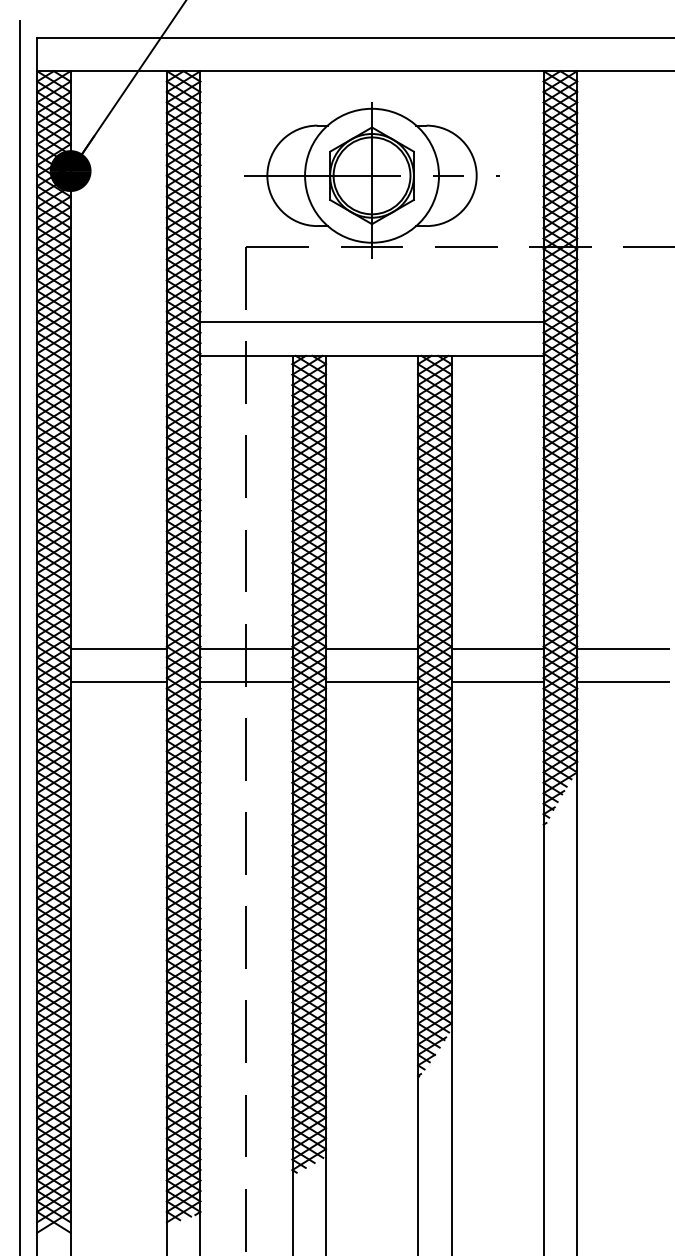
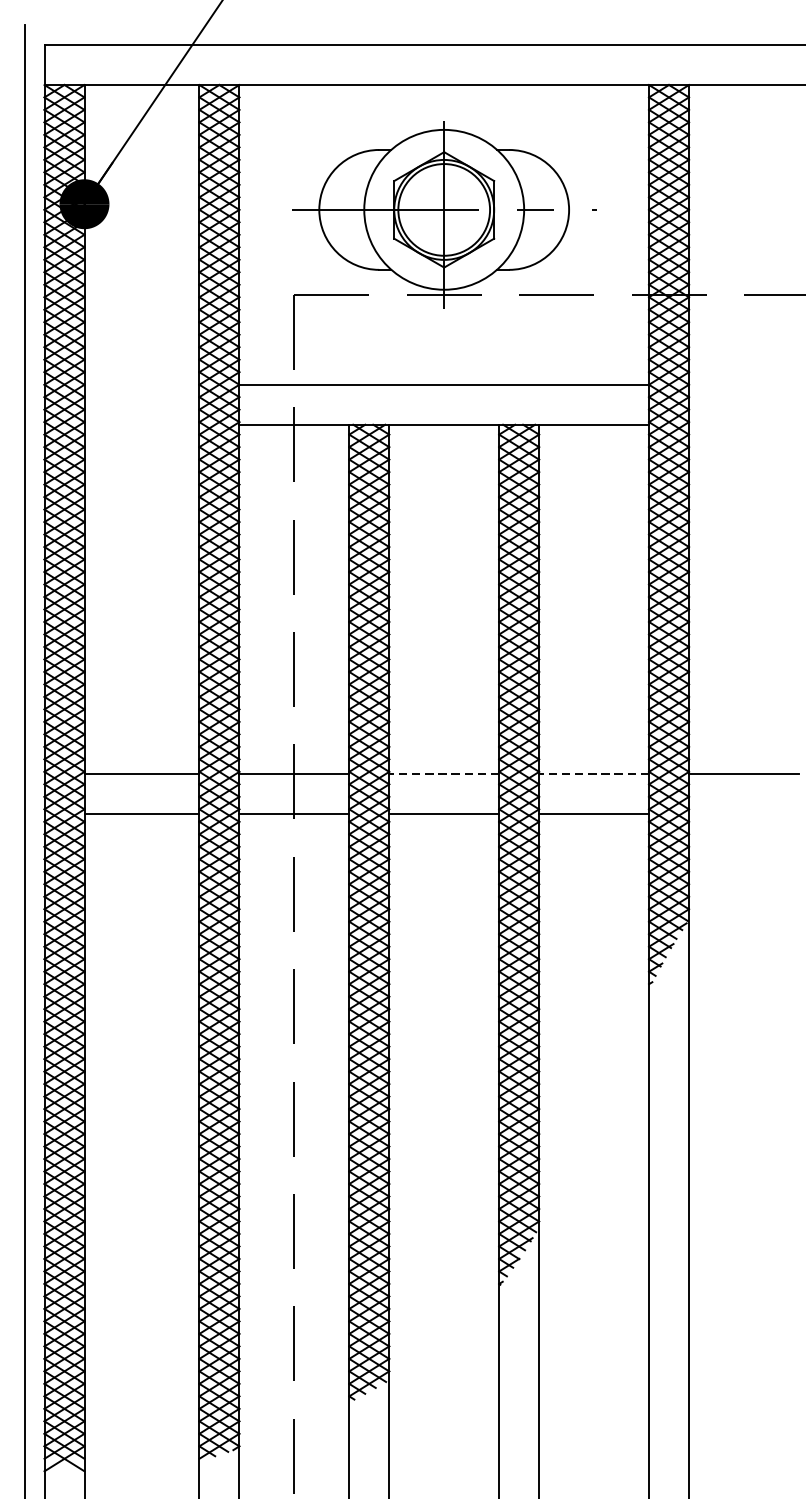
line: (371, 648) -> (443, 773), solid -> dashed
line: (497, 648) -> (593, 773), solid -> dashed
line: (623, 682) -> (744, 814), removed

